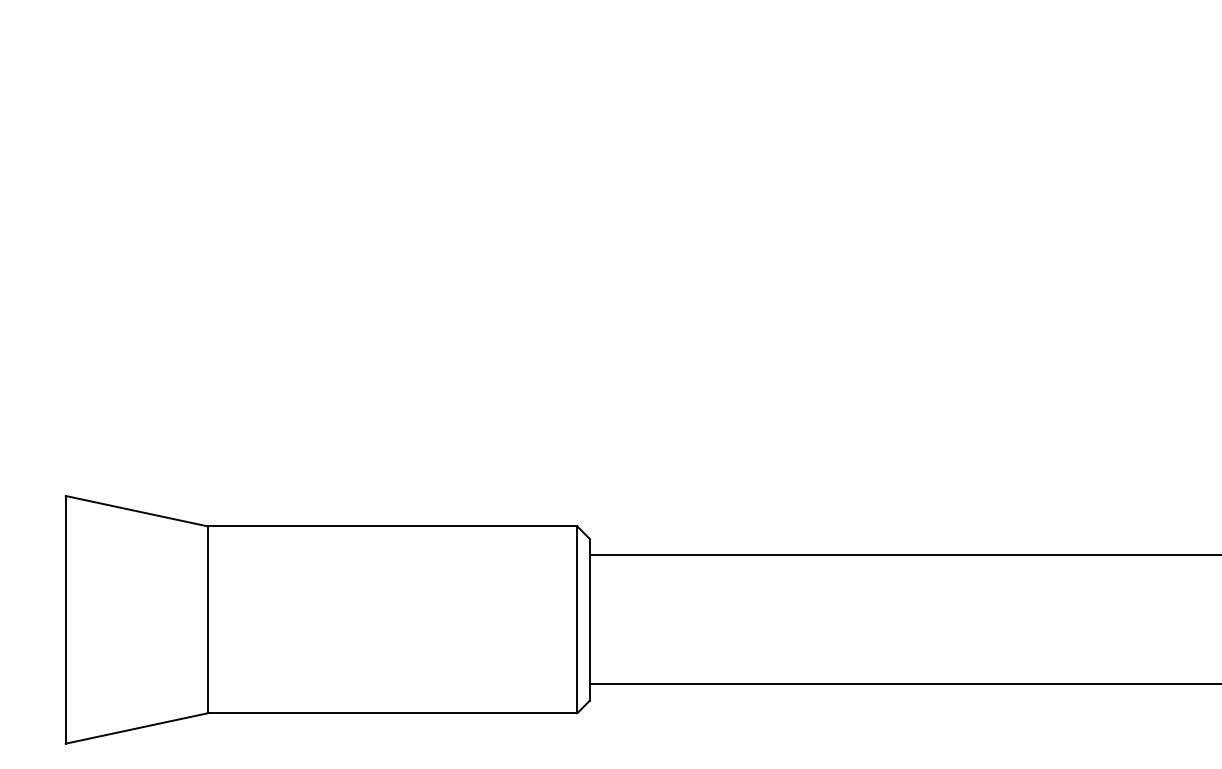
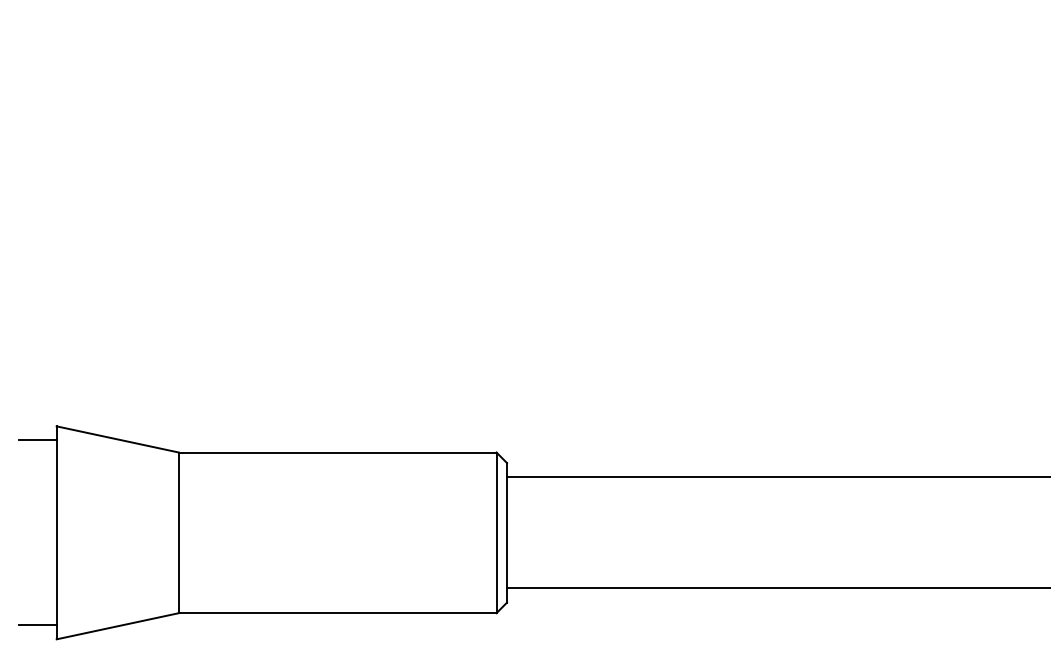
line: (43, 512) -> (37, 440), added
line: (43, 727) -> (37, 625), added

